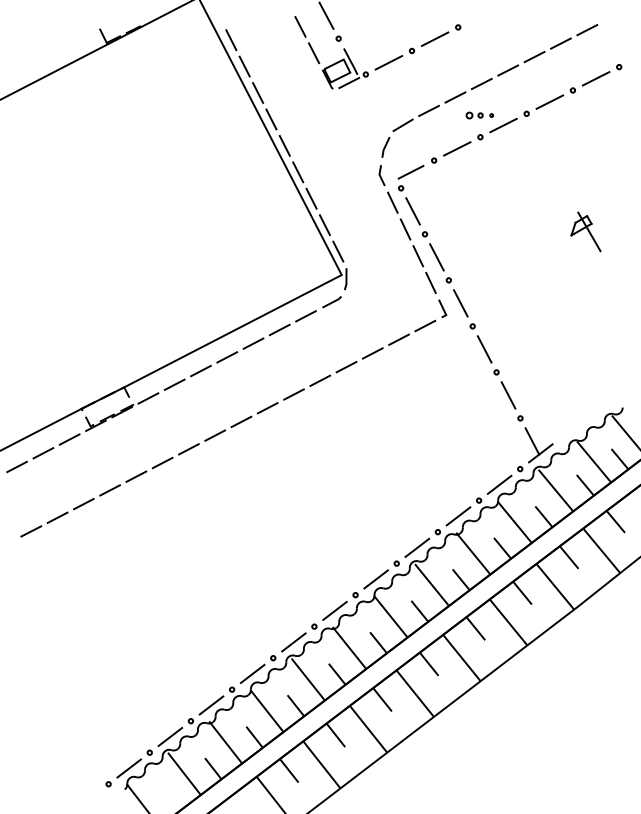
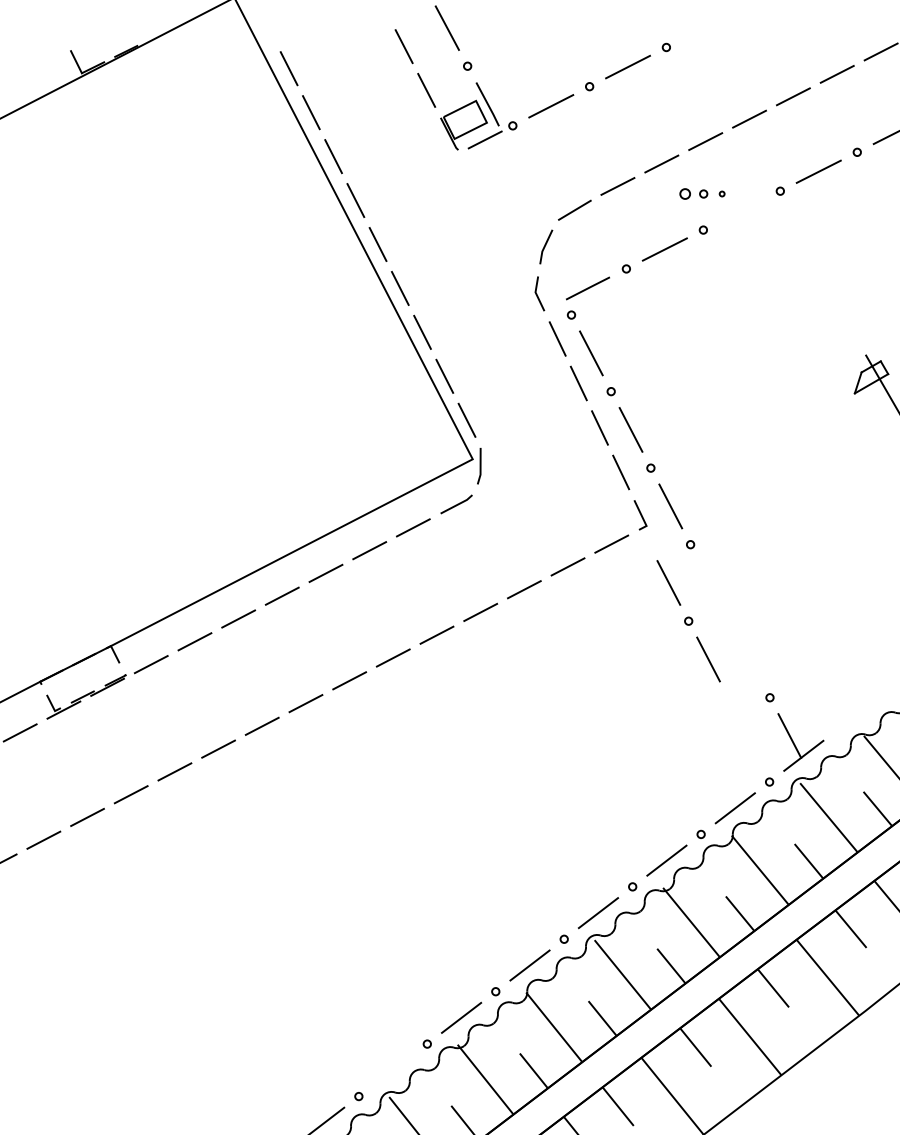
line: (503, 125) -> (741, 210), removed
part: (496, 372) -> (688, 621), moved
line: (293, 642) -> (392, 1070), removed

